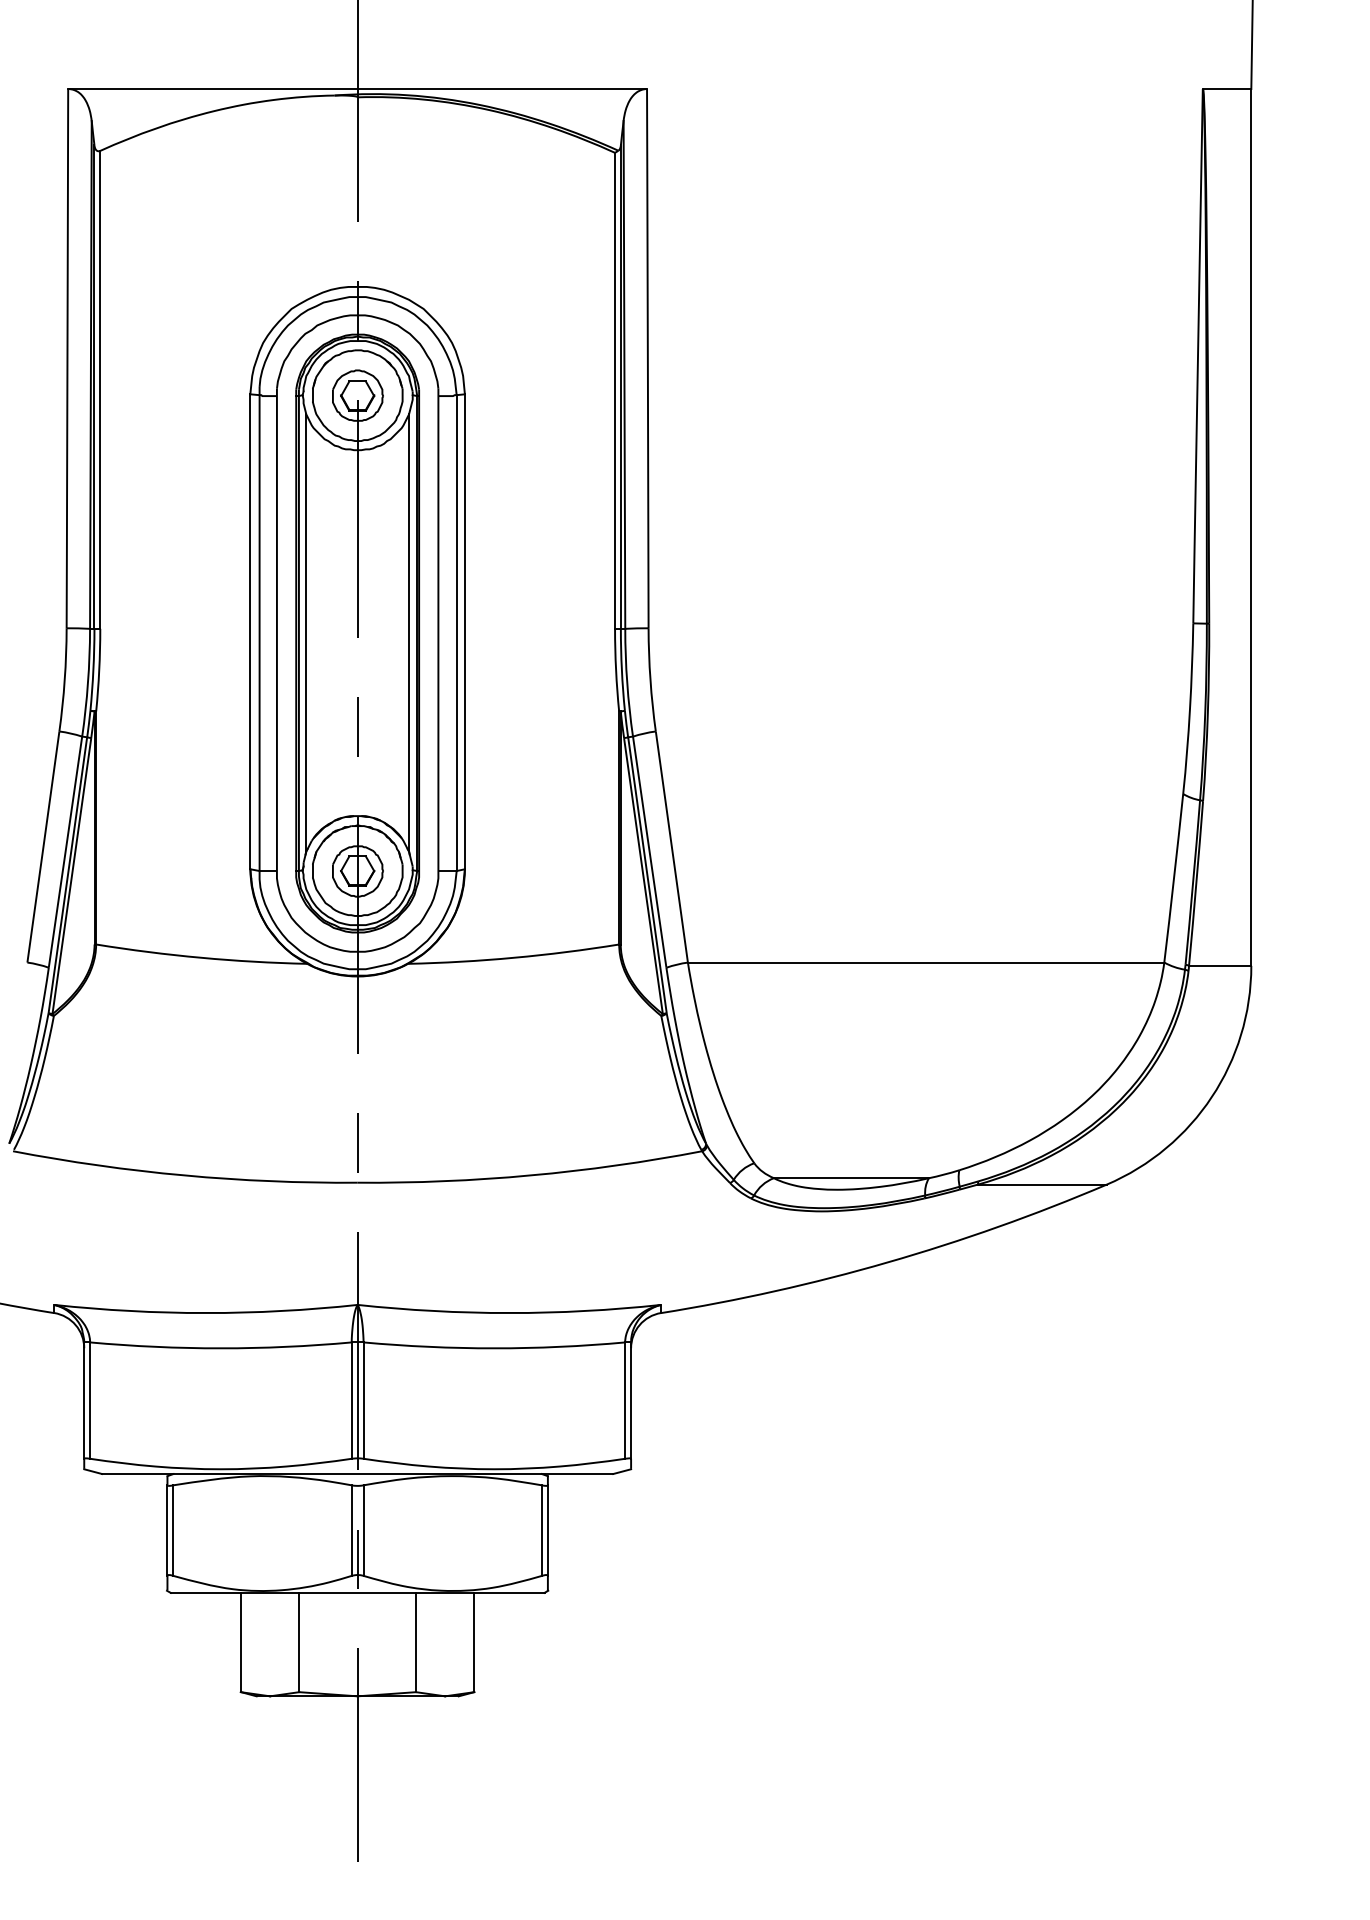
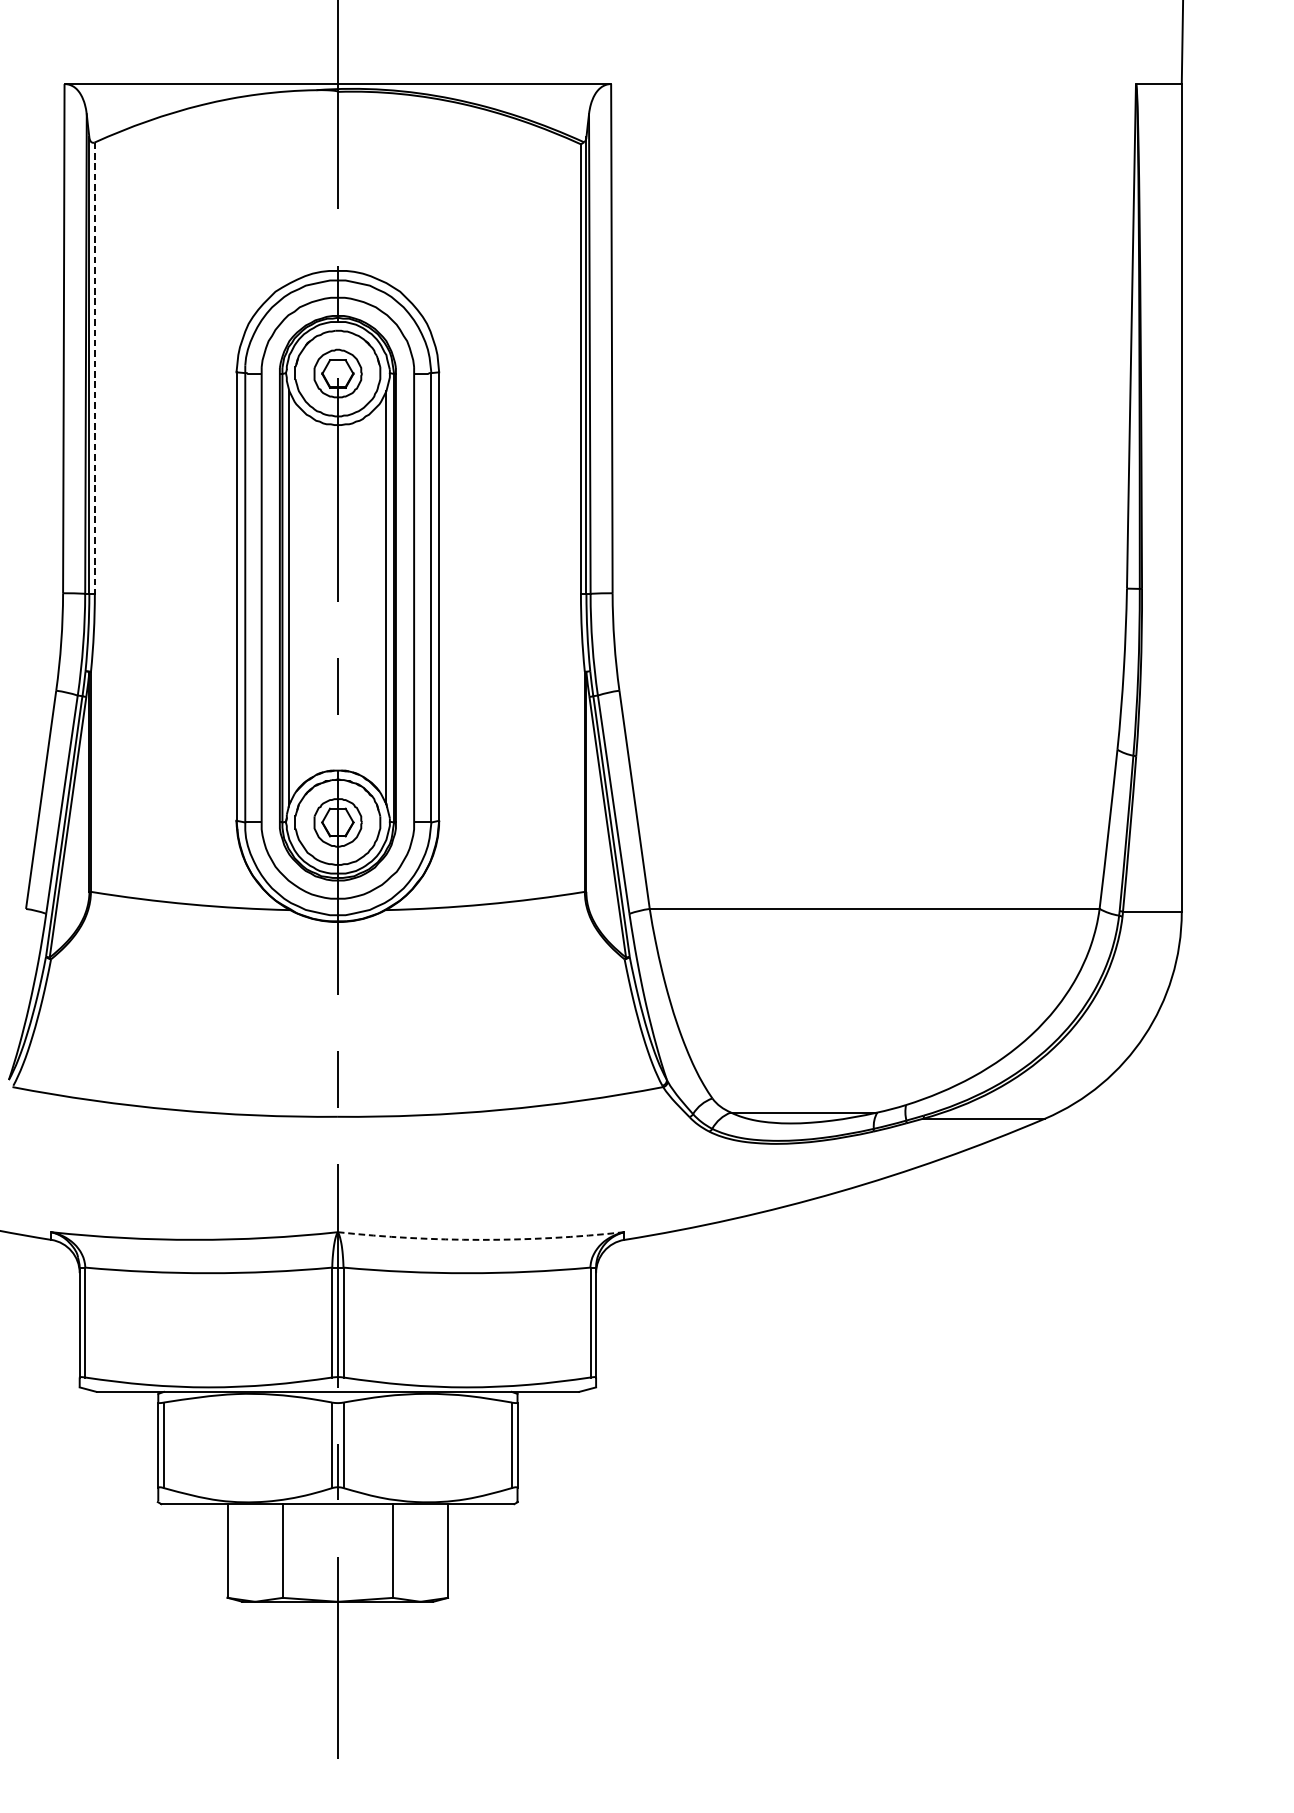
line: (100, 389) -> (95, 367), solid -> dashed
arc: (509, 1313) -> (481, 1240), solid -> dashed

